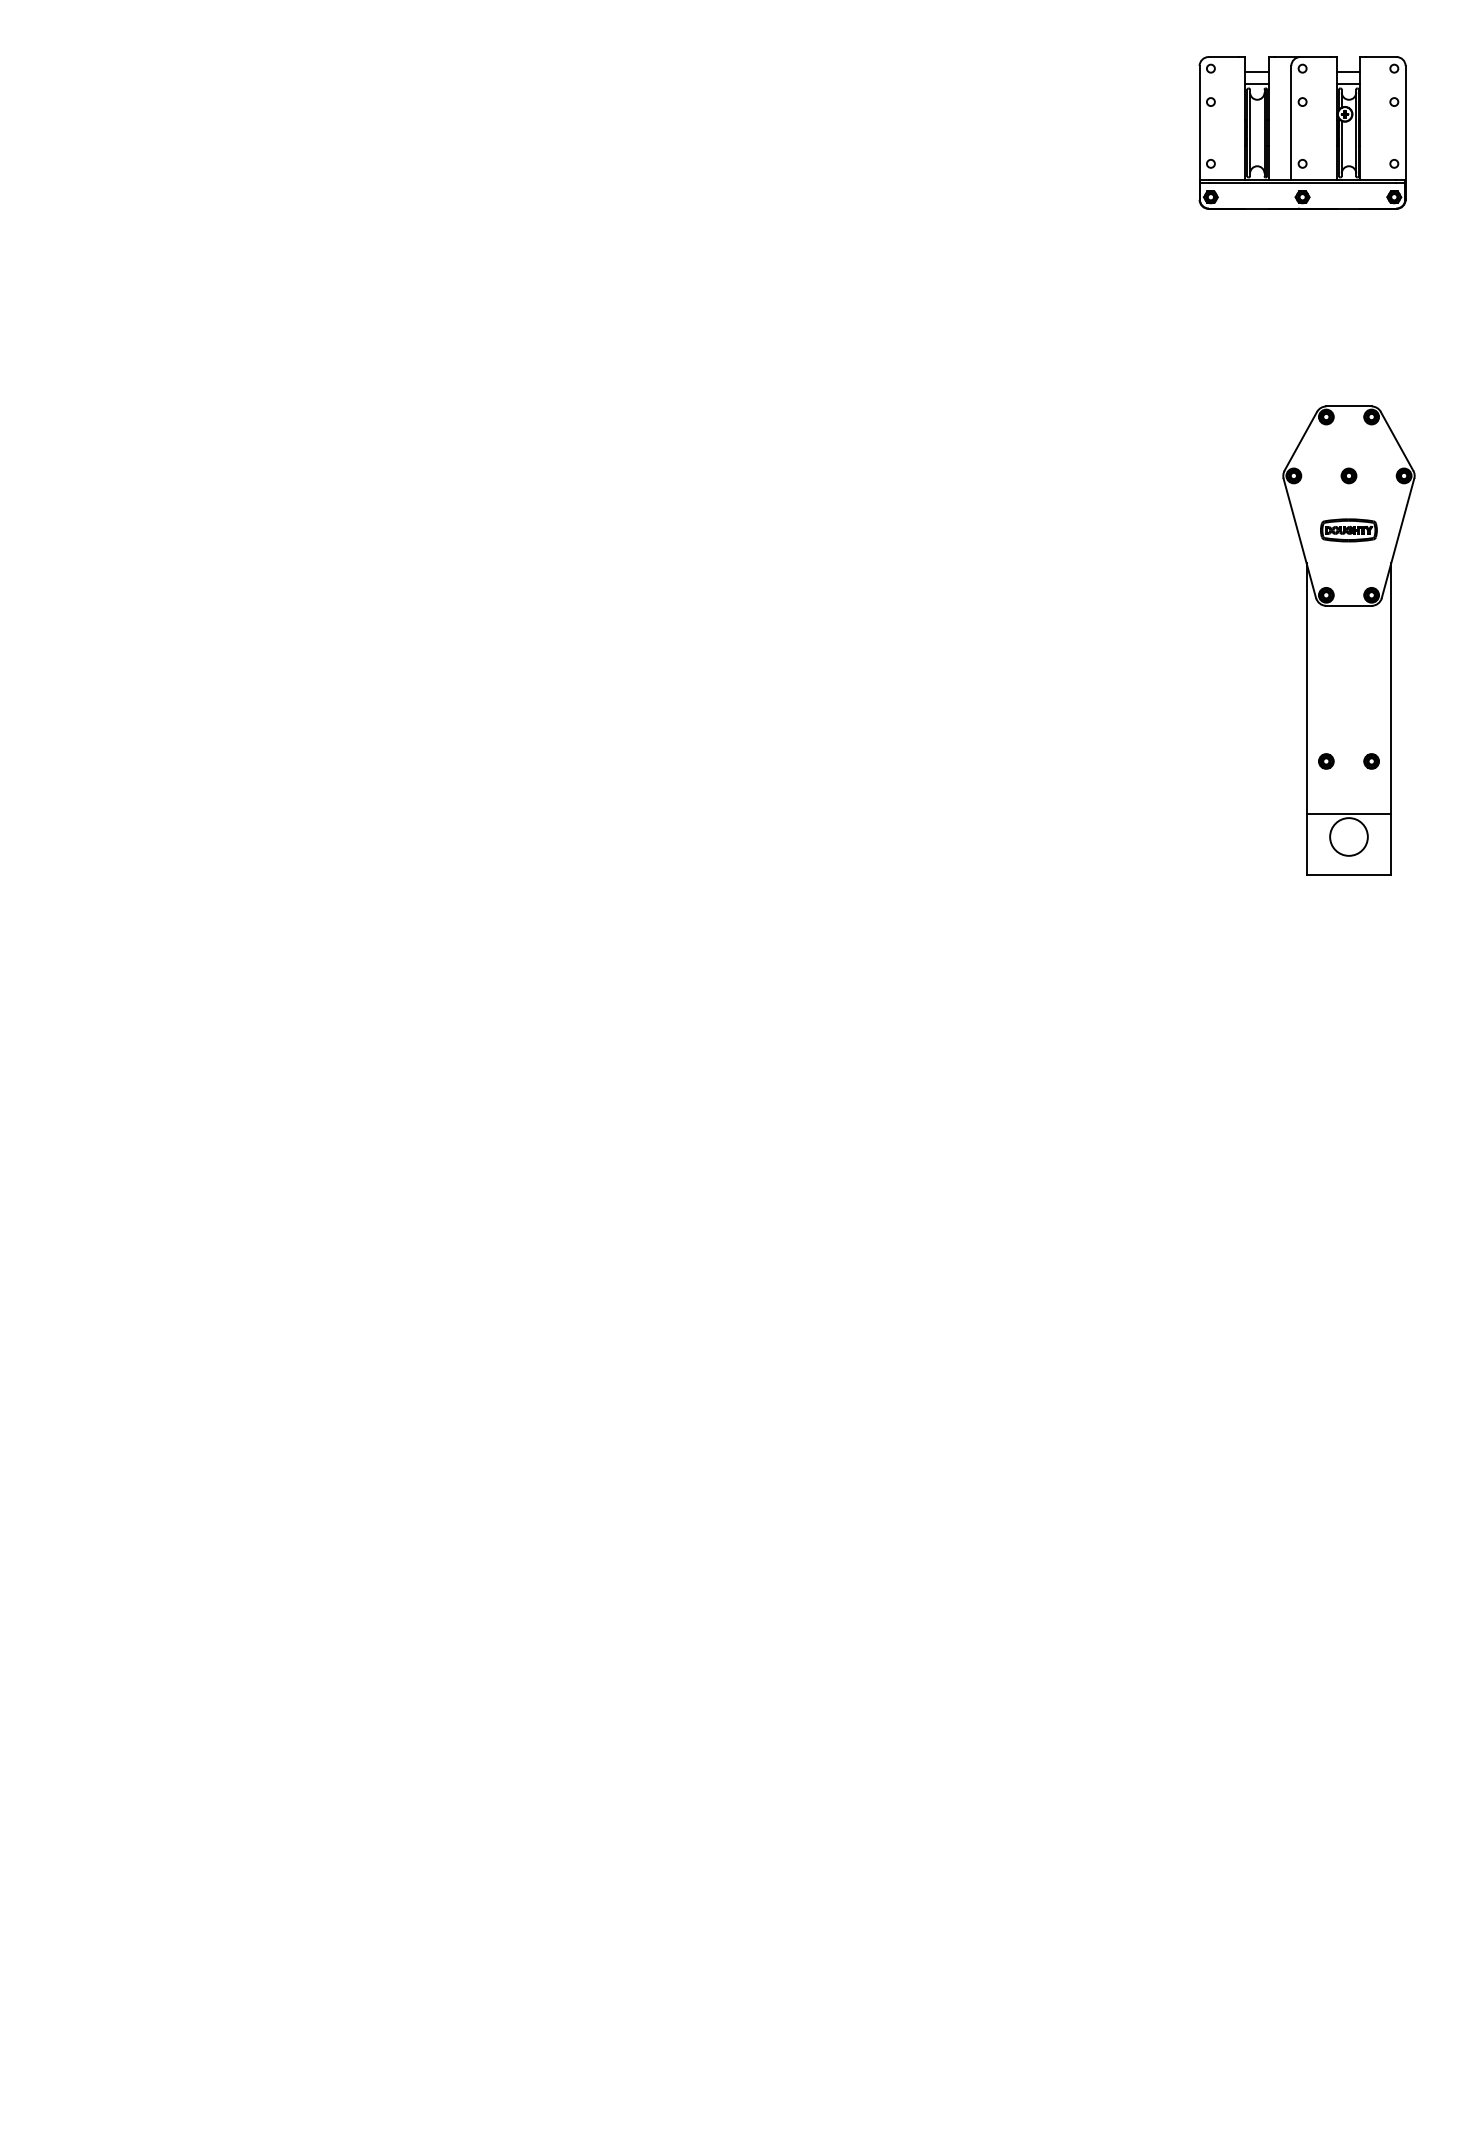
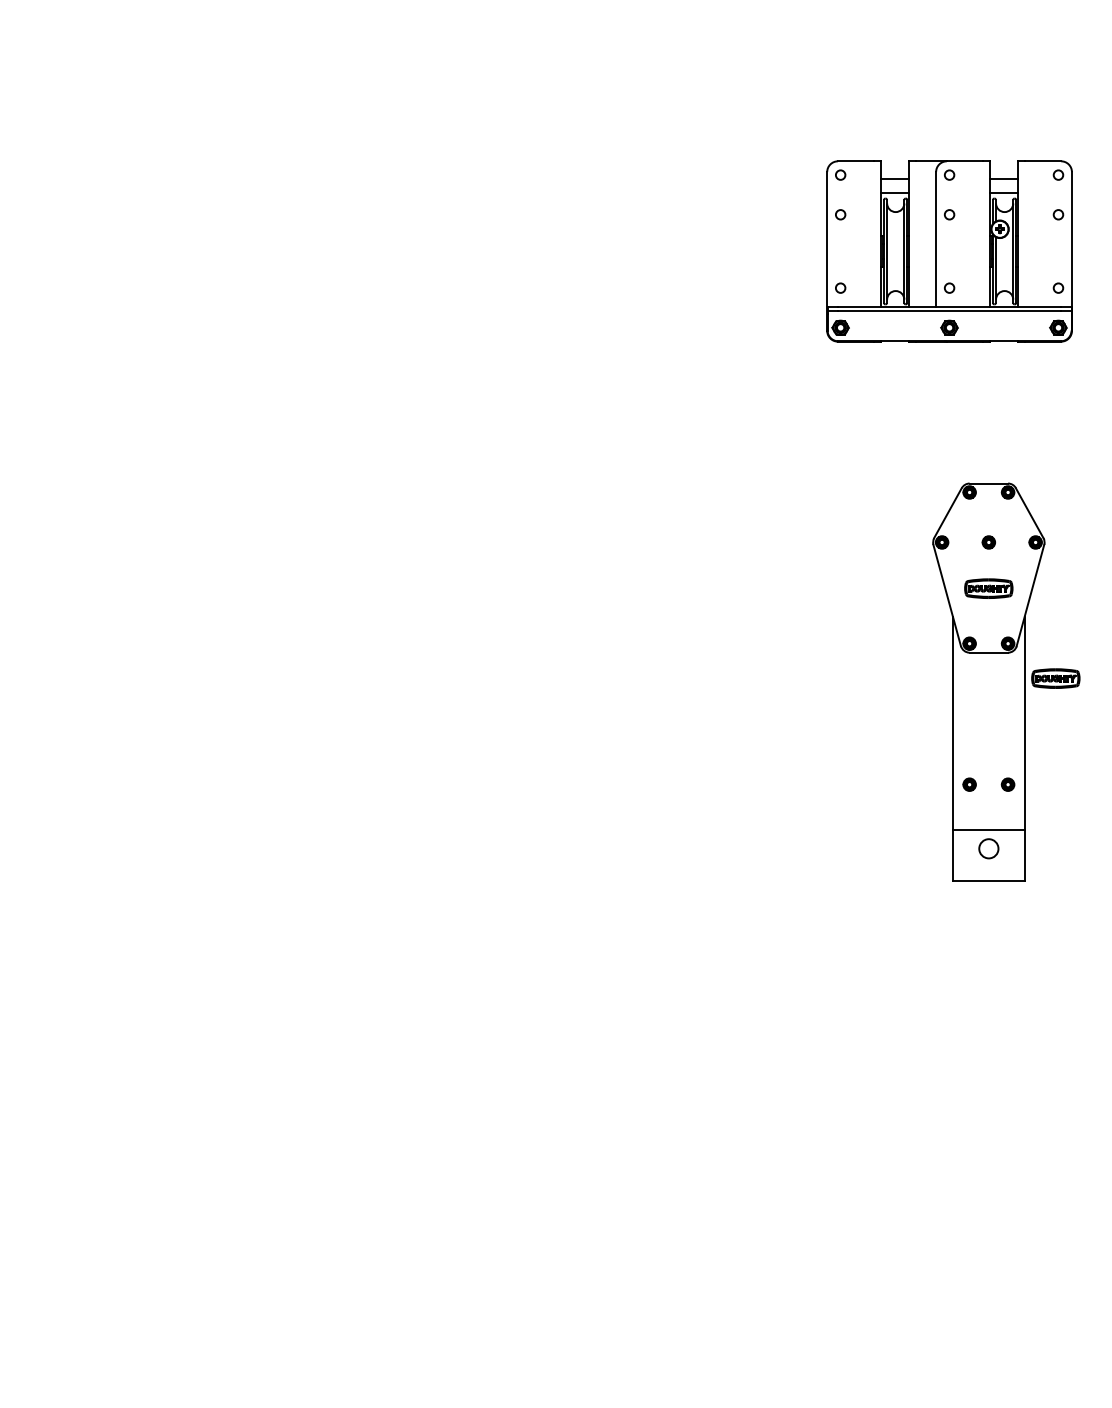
part: (1302, 132) -> (949, 251), size x1.4
part: (1427, 636) -> (1055, 678), added
circle: (1348, 836) -> (988, 848), size x0.6

